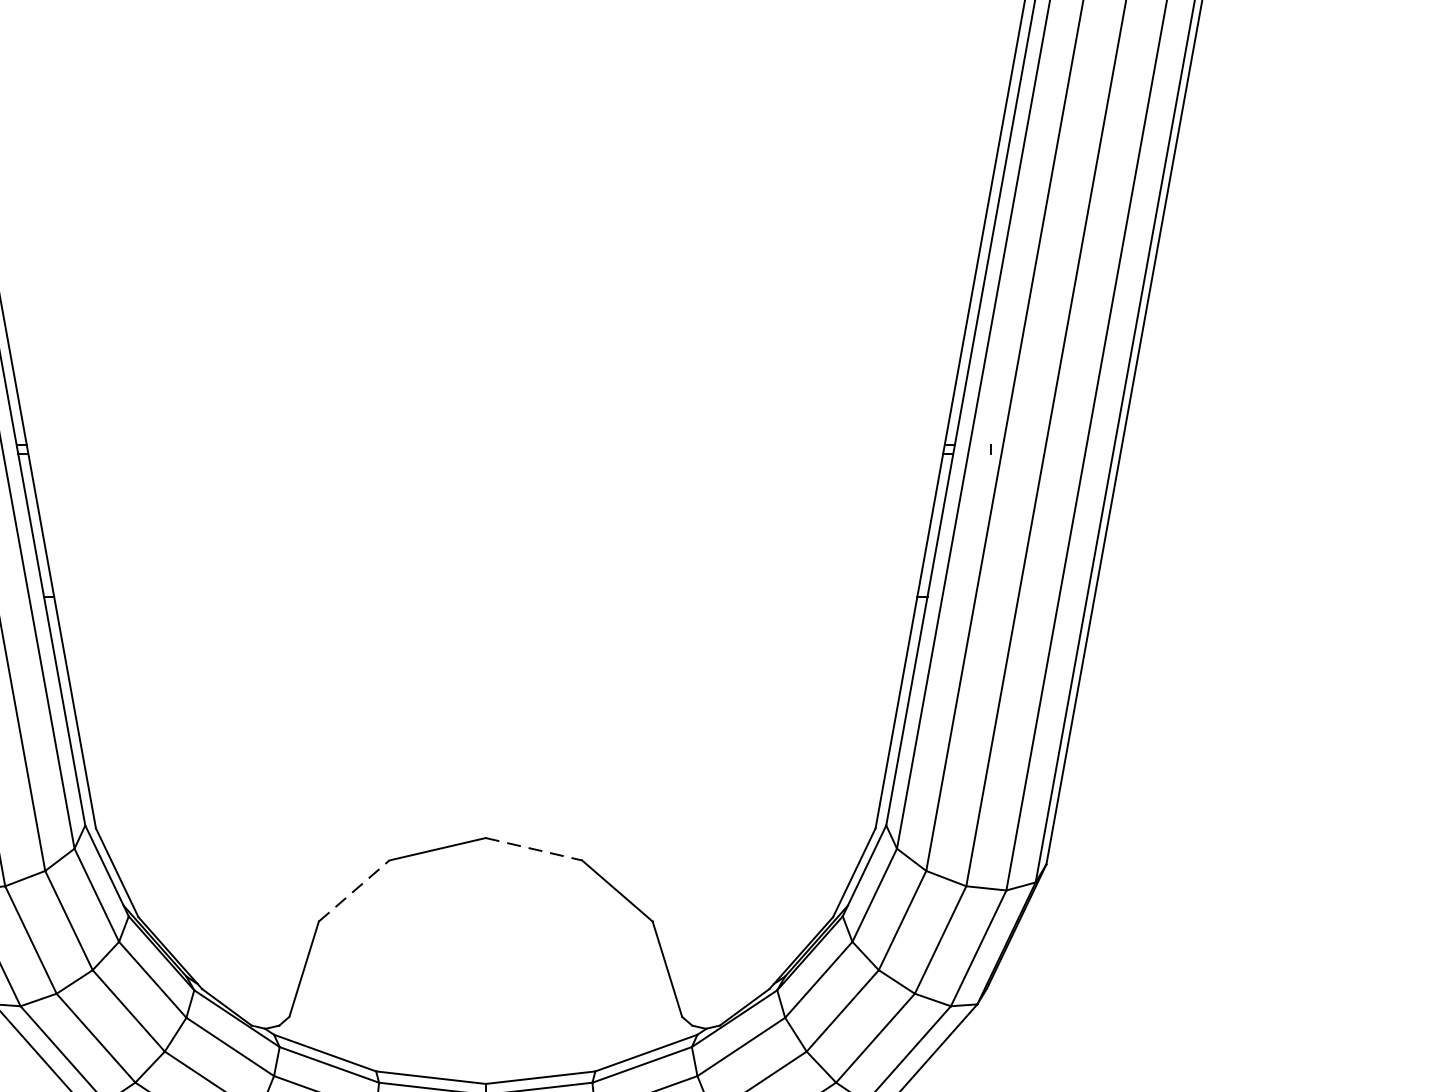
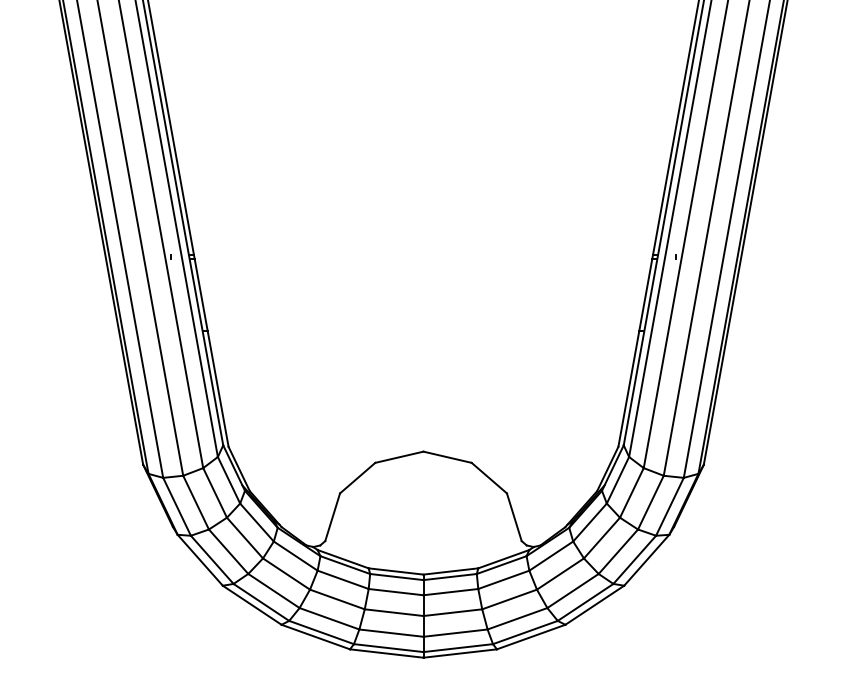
line: (533, 849) -> (447, 457), dashed -> solid
line: (355, 889) -> (358, 477), dashed -> solid

